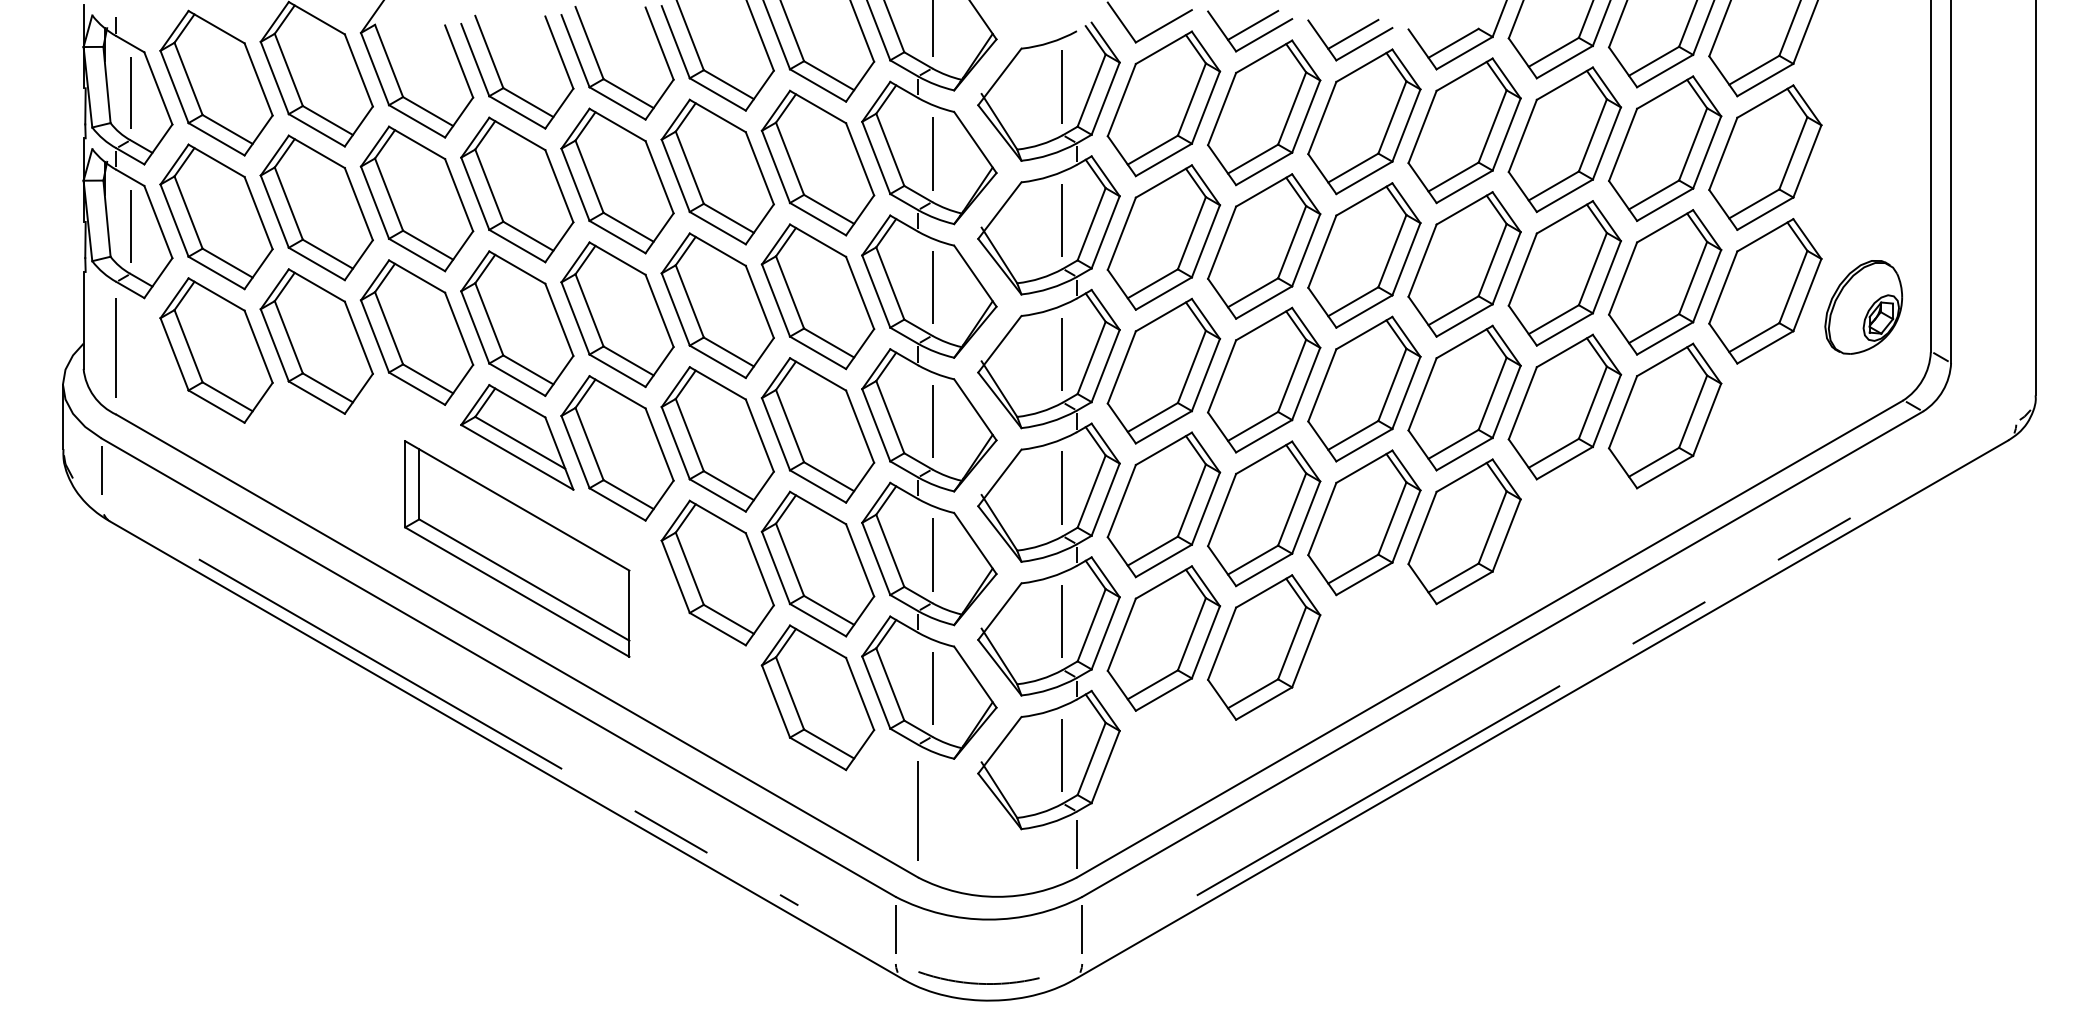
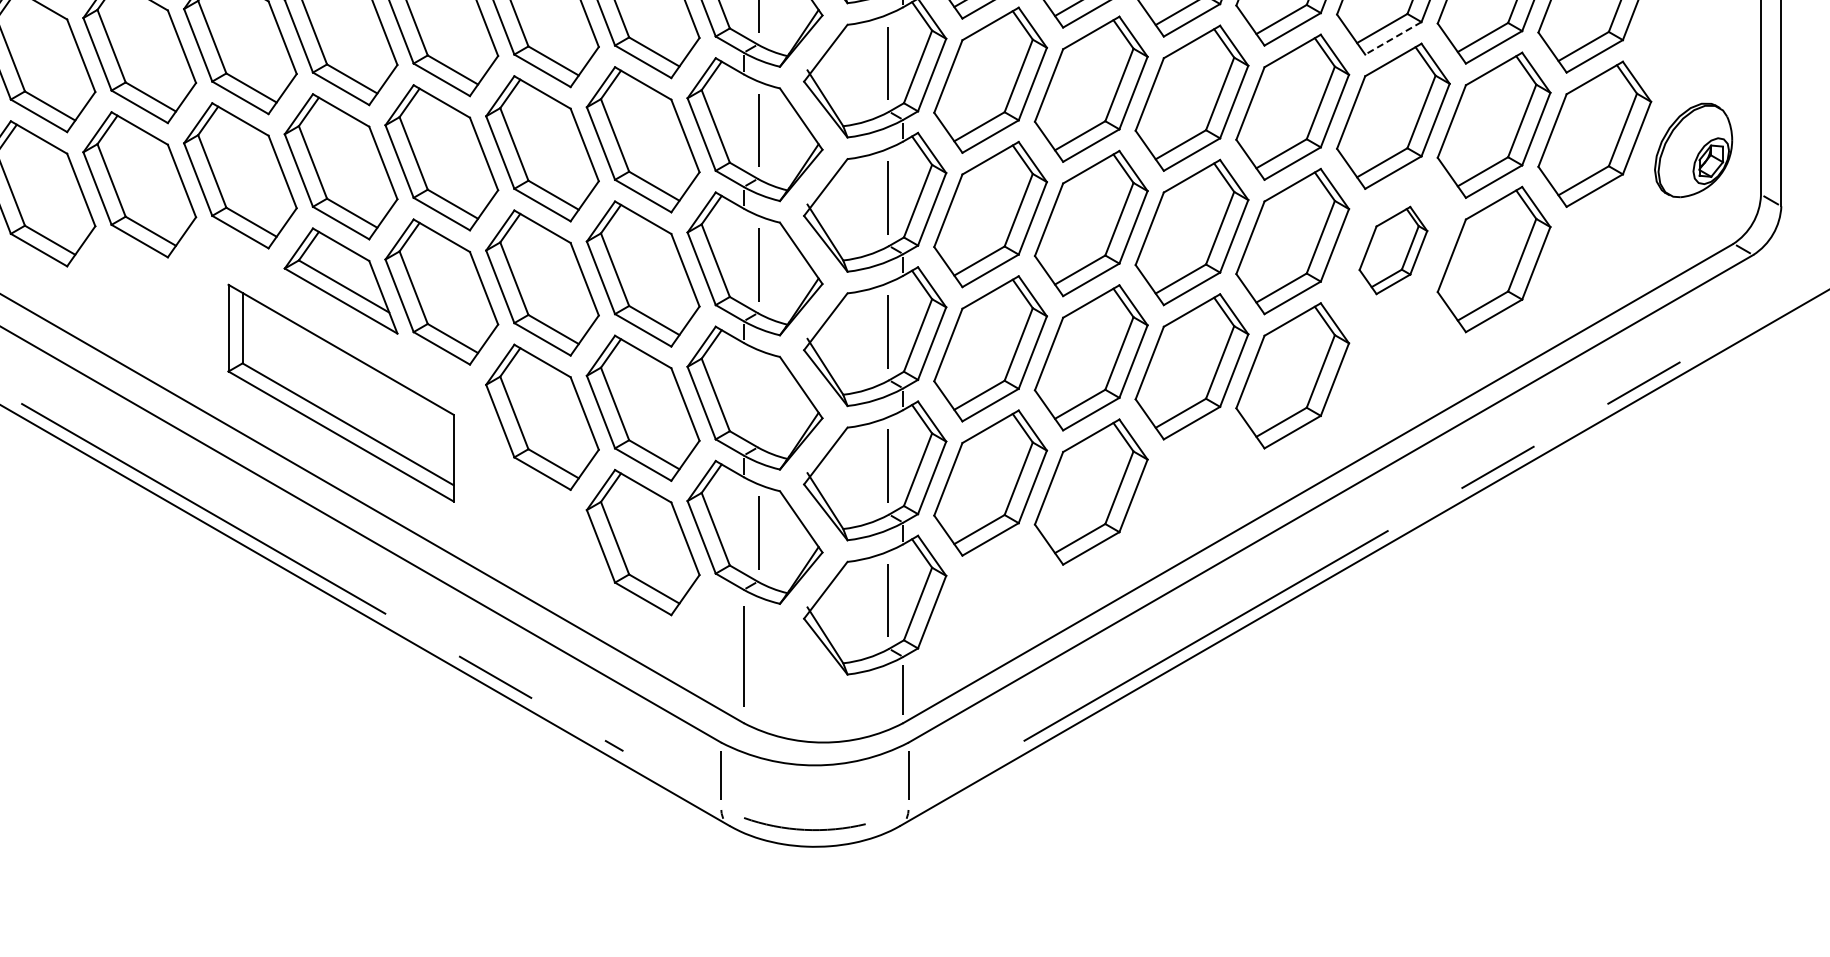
line: (1564, 196) -> (1393, 39), solid -> dashed
part: (1564, 406) -> (1393, 249), size x0.6
line: (933, 554) -> (759, 398), removed

